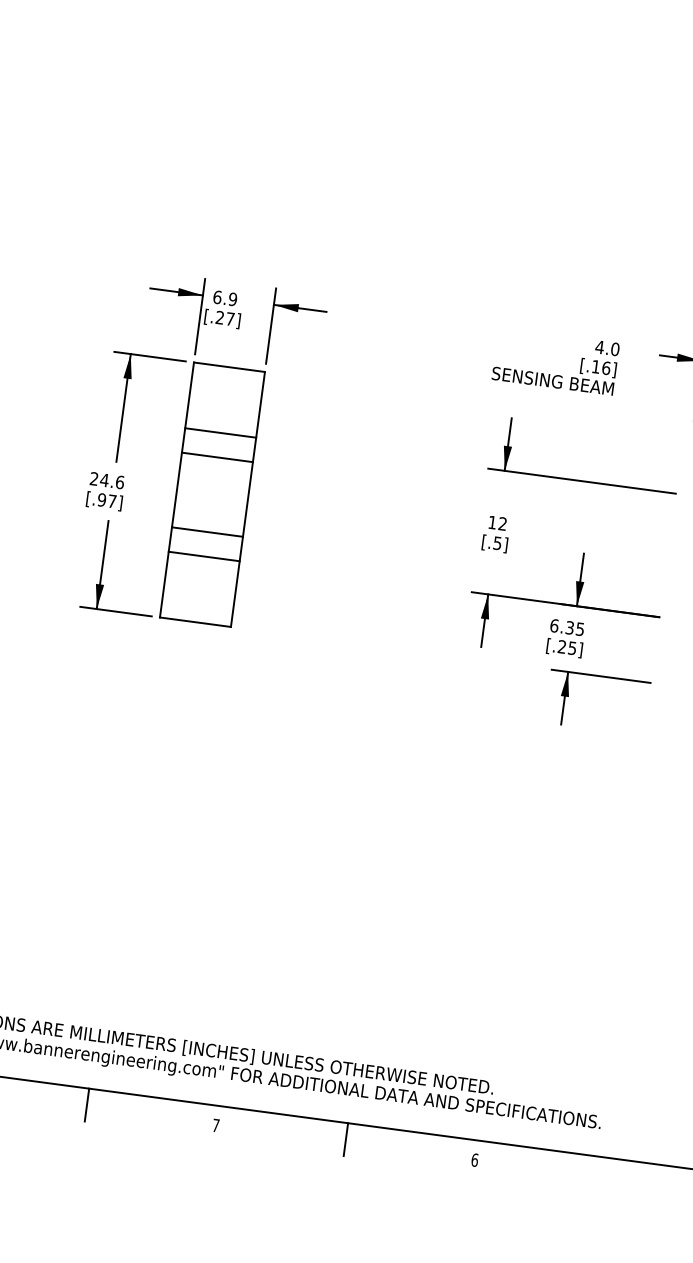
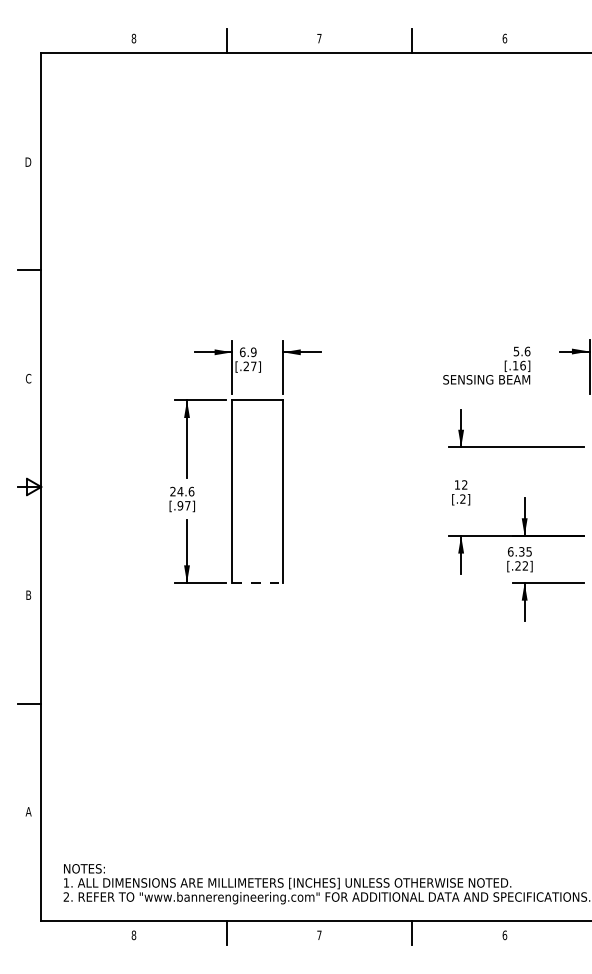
text: (606, 348) -> (521, 351), 4.0 -> 5.6
line: (220, 433) -> (257, 447), removed
line: (217, 456) -> (257, 464), removed
line: (207, 532) -> (257, 518), removed
text: (497, 542) -> (462, 498), [.5] -> [.2]
line: (204, 555) -> (257, 535), removed
line: (196, 621) -> (258, 582), solid -> dashed
text: (572, 647) -> (525, 565), [.25] -> [.22]

